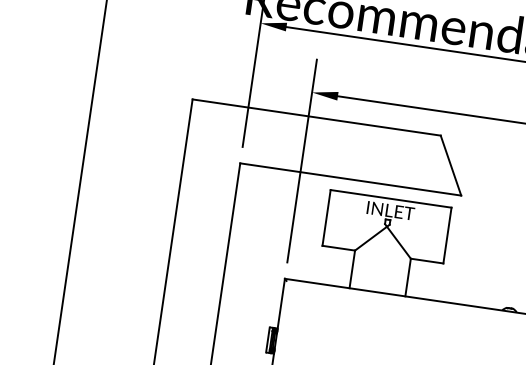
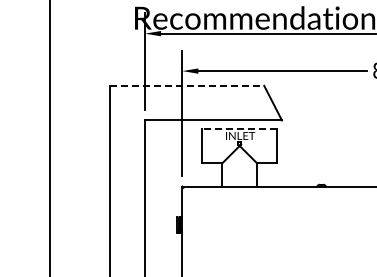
line: (317, 116) -> (187, 85), solid -> dashed
line: (390, 198) -> (239, 128), solid -> dashed

